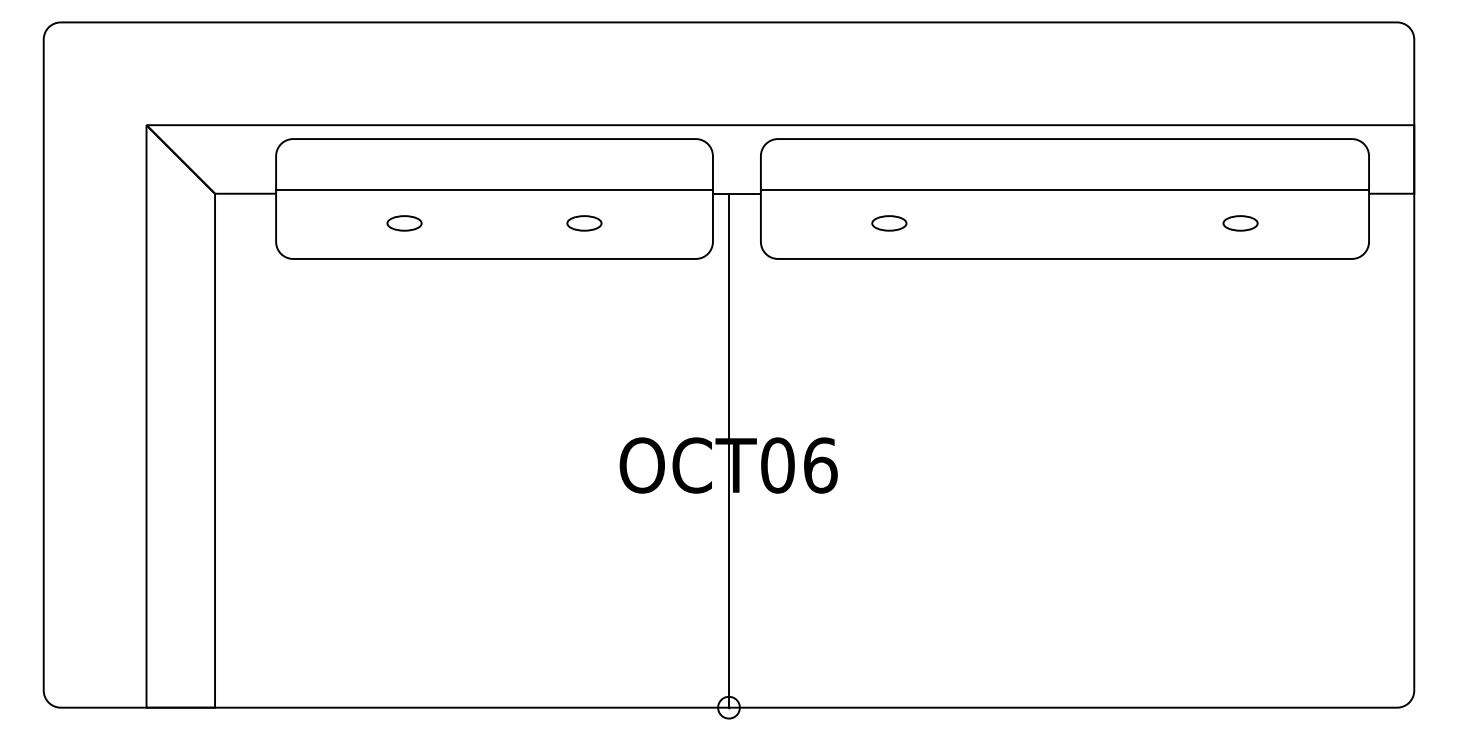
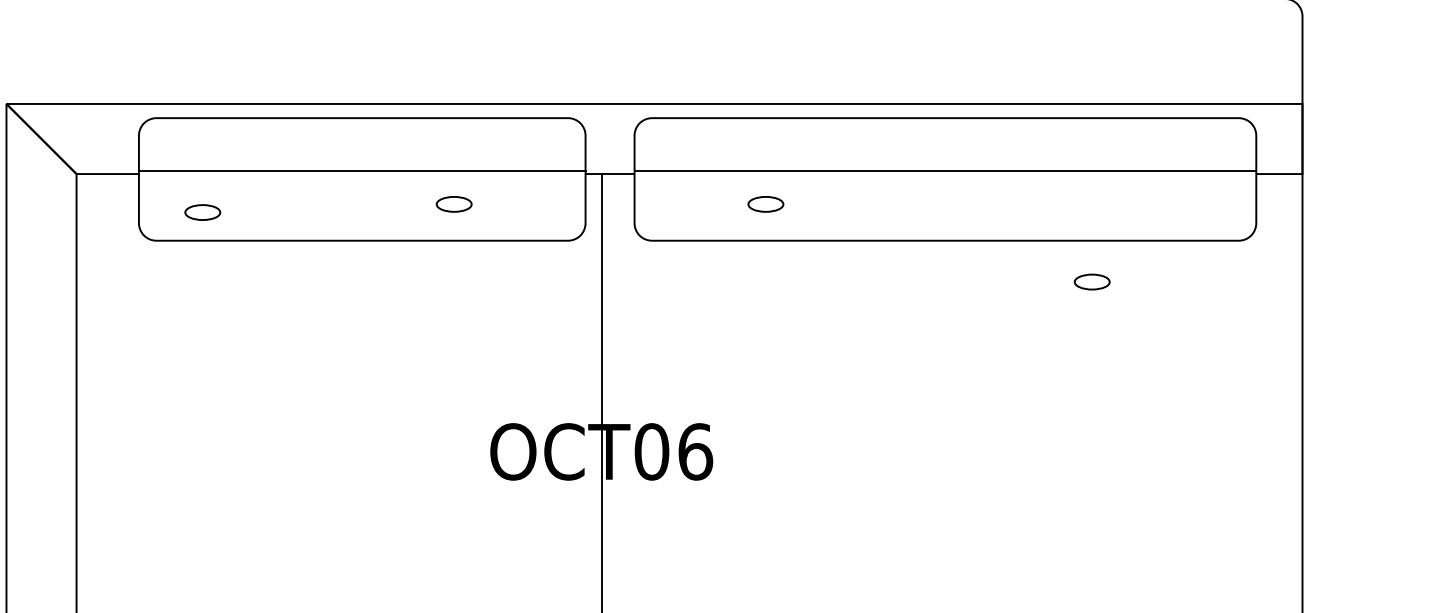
part: (404, 223) -> (202, 212), moved
part: (1240, 223) -> (1092, 282), moved

